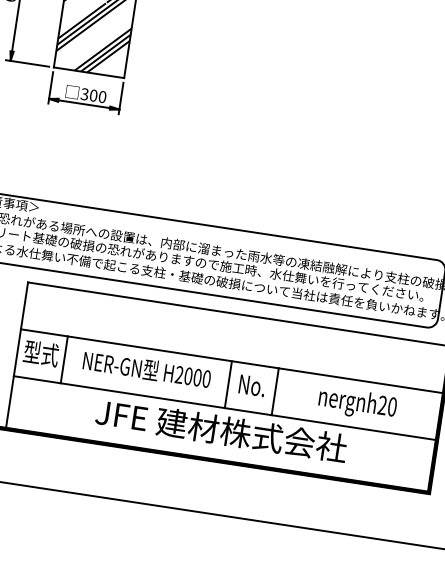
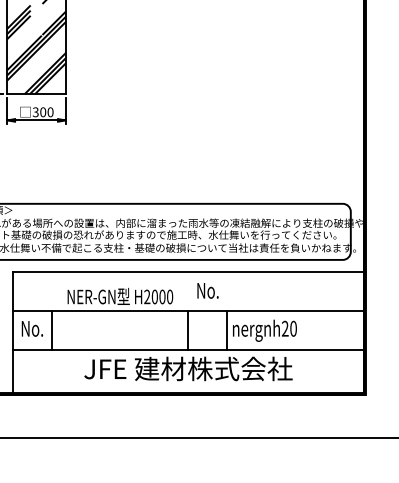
text: (41, 353) -> (32, 328), 型式 -> No.
text: (147, 369) -> (120, 296), moved
text: (251, 385) -> (207, 290), moved
text: (357, 403) -> (264, 330), moved

